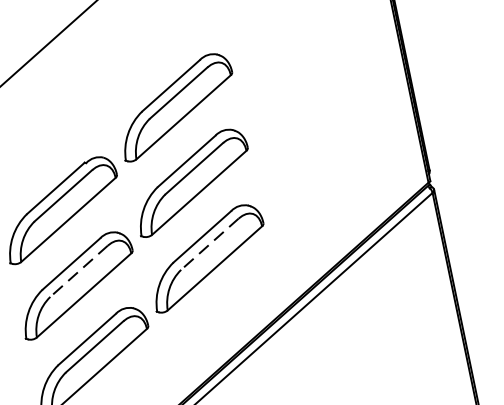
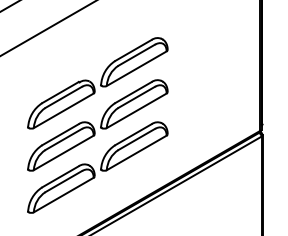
line: (209, 244) -> (136, 139), dashed -> solid
line: (78, 271) -> (63, 139), dashed -> solid

